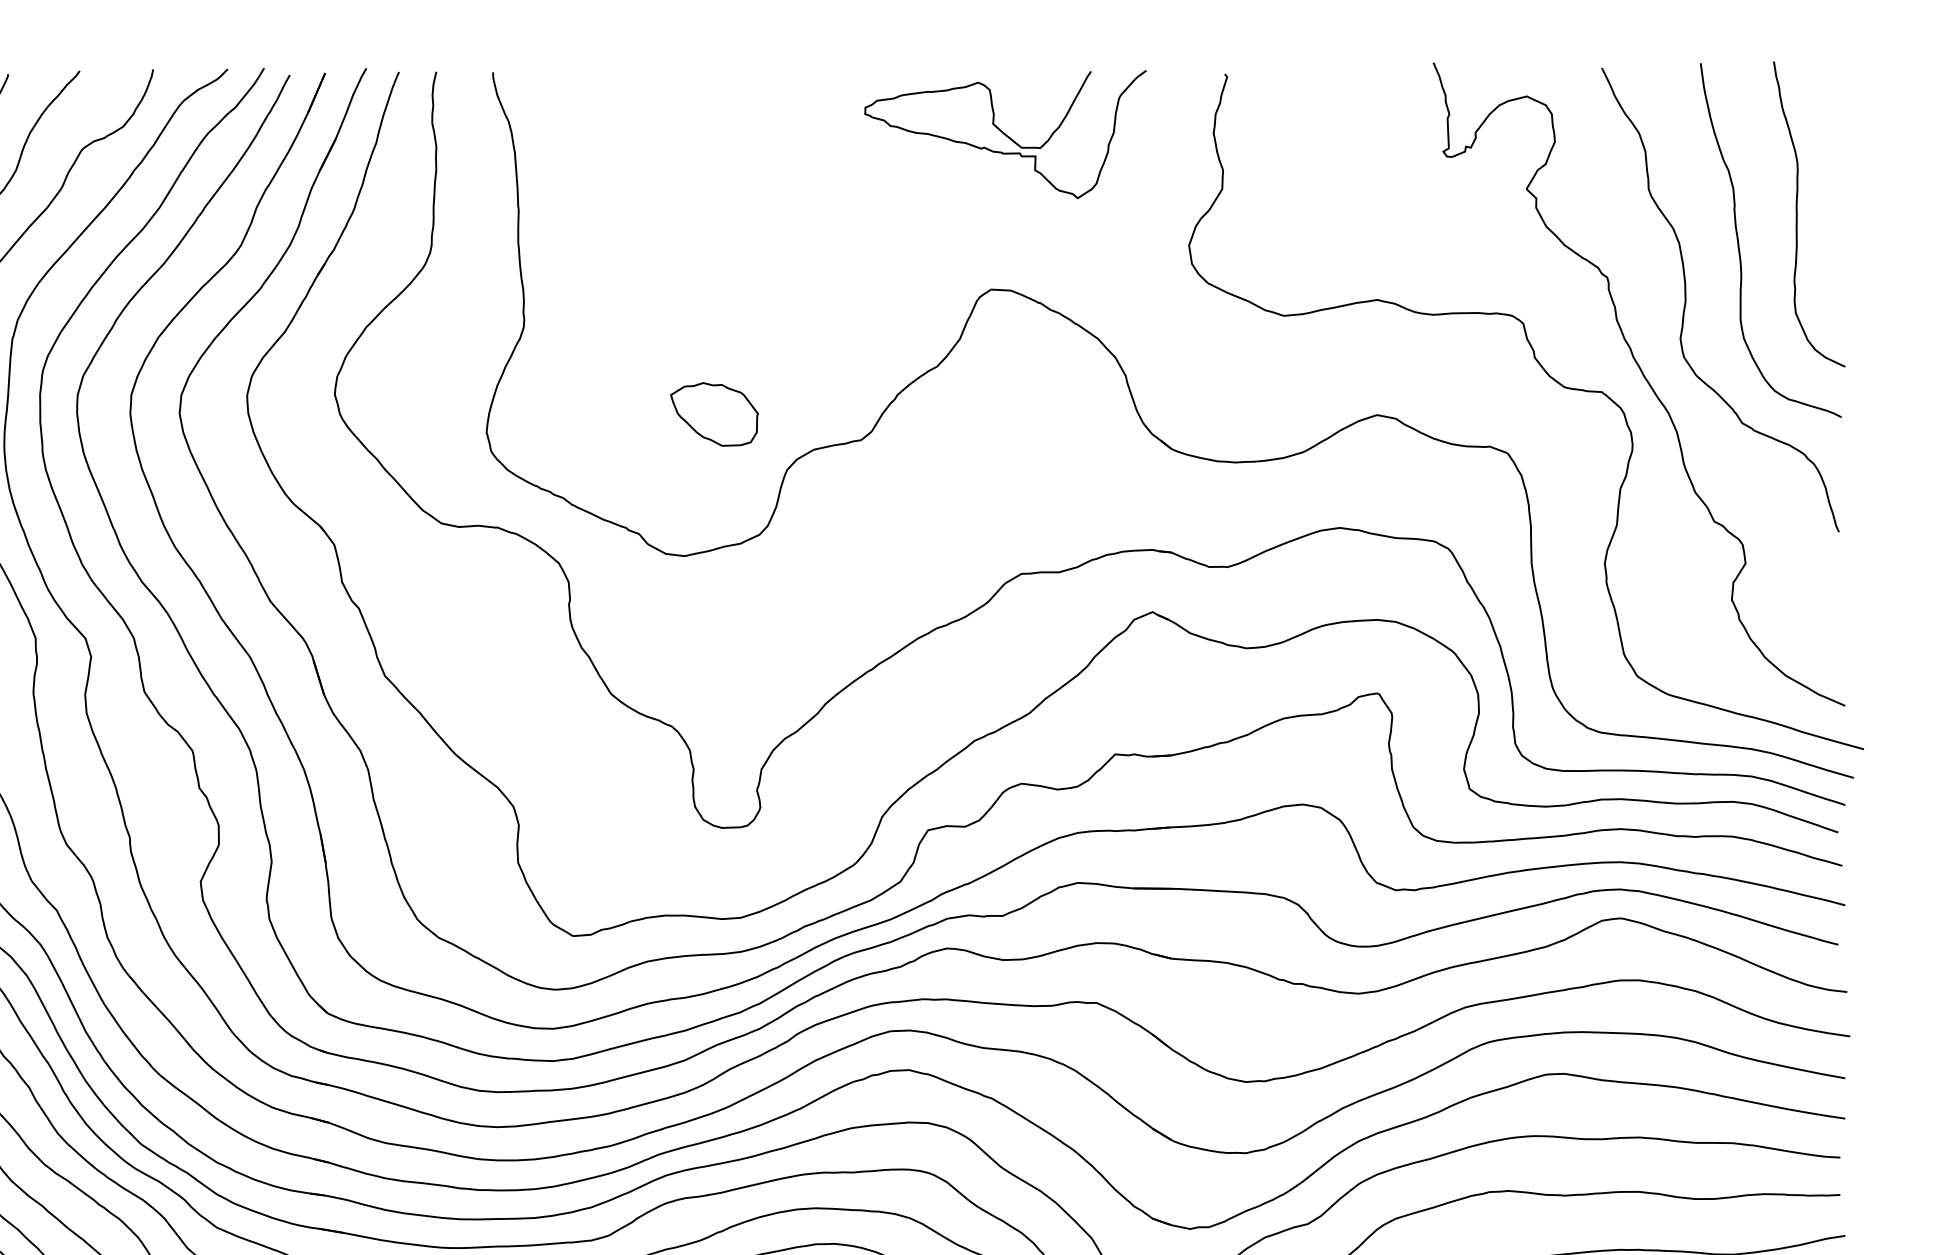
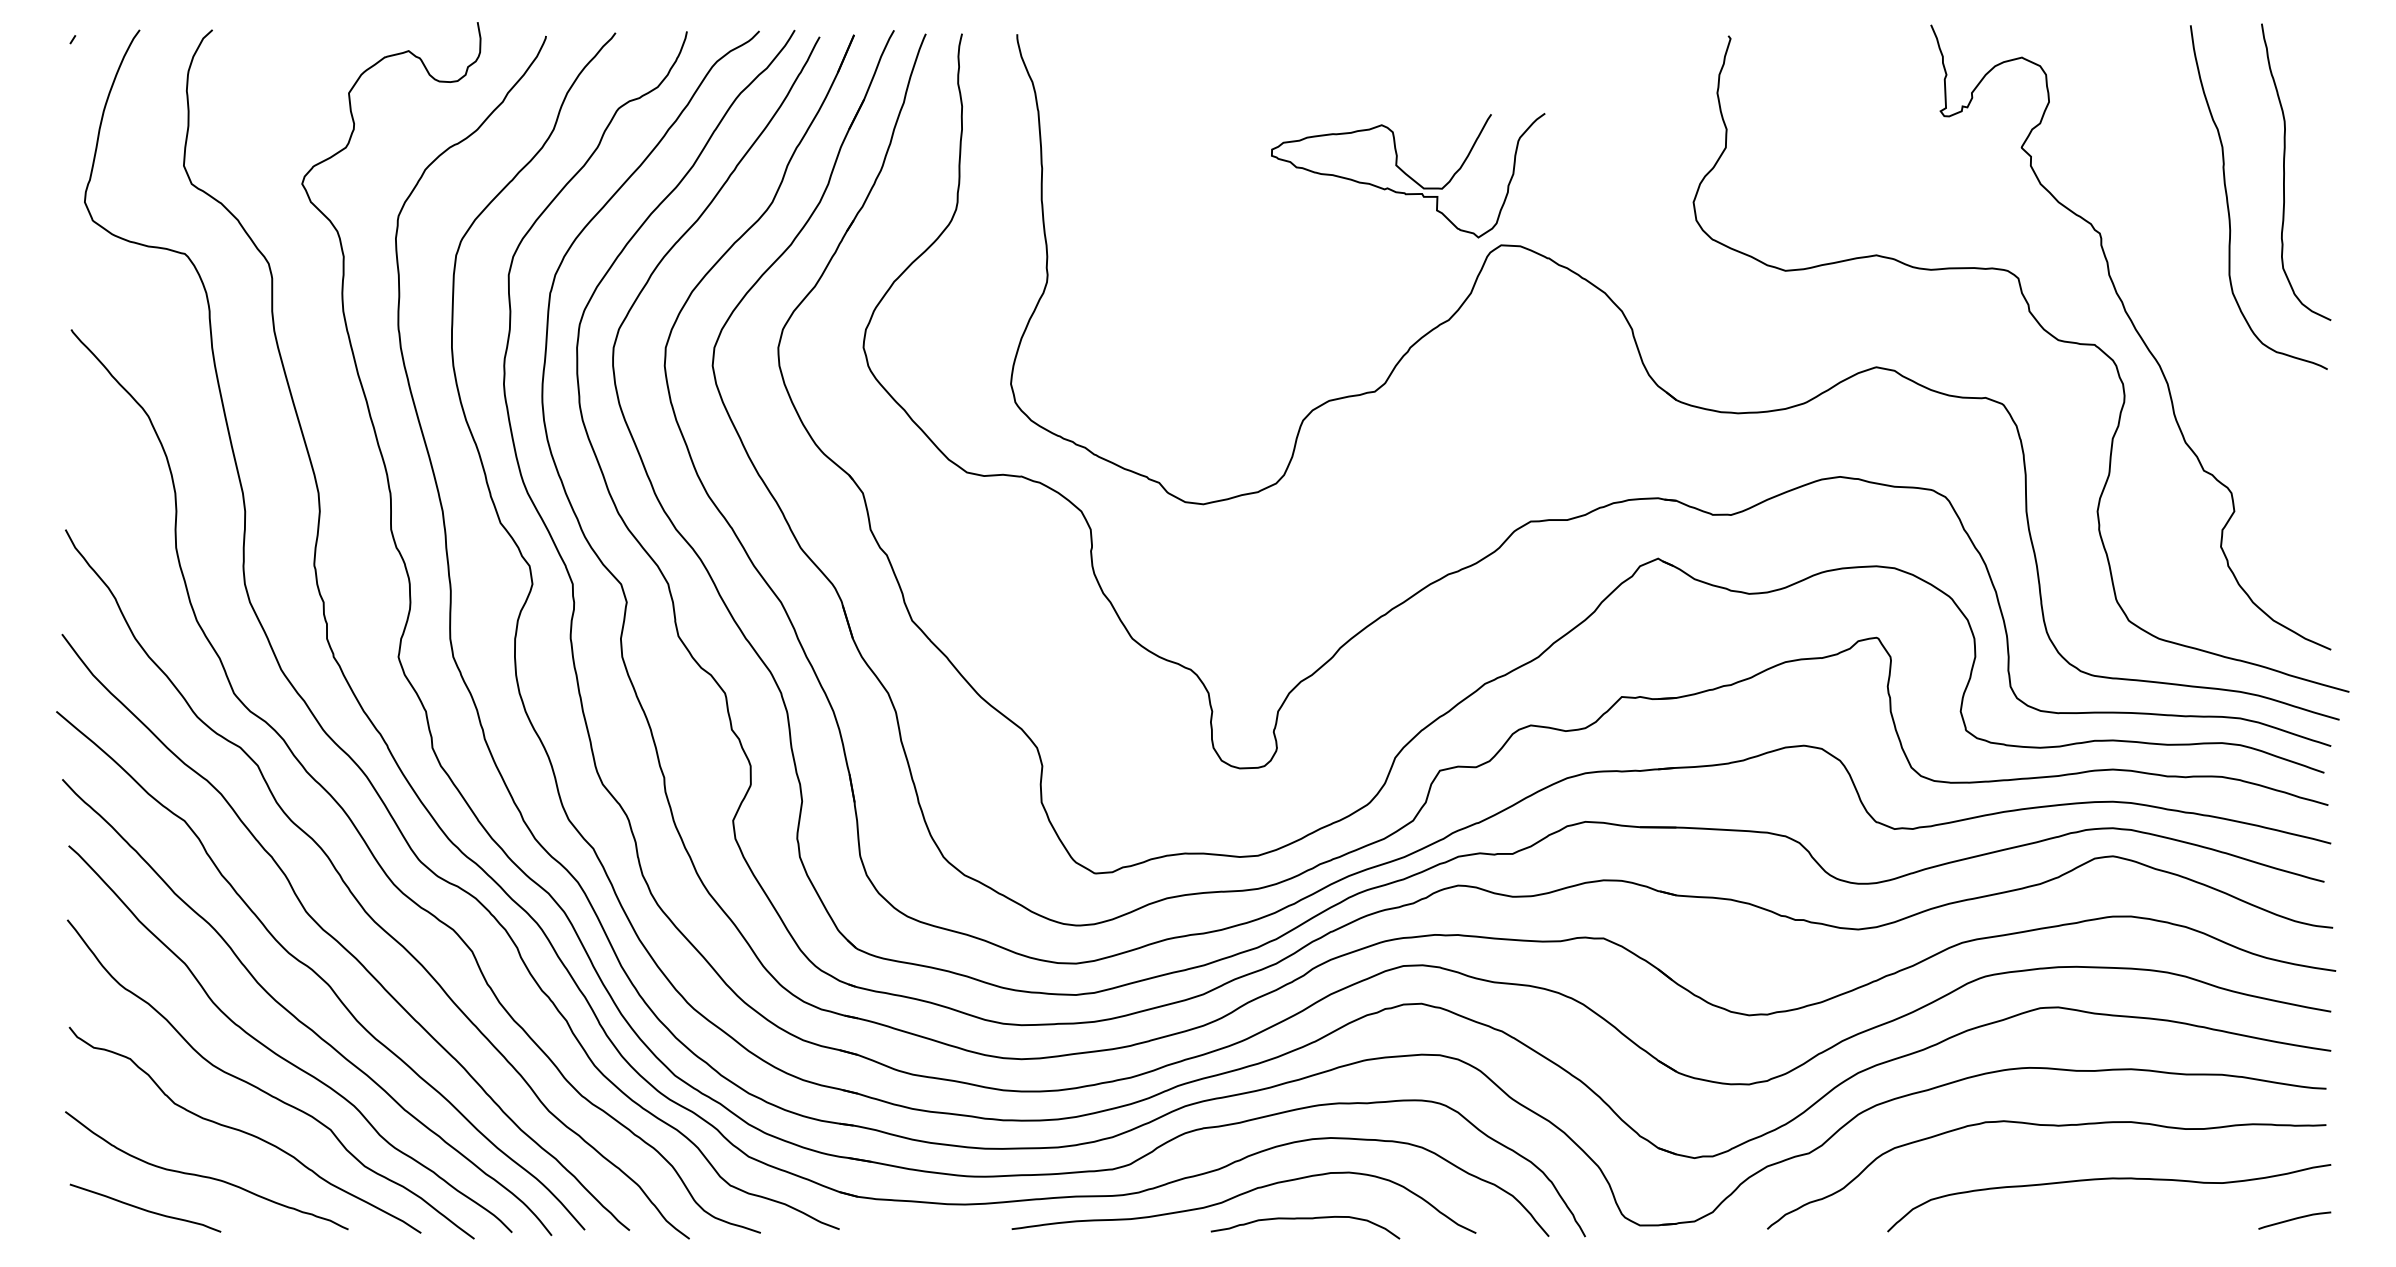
curve: (1005, 134) -> (1408, 175), moved
curve: (1686, 300) -> (2176, 255), removed
part: (714, 414) -> (1232, 366), removed

